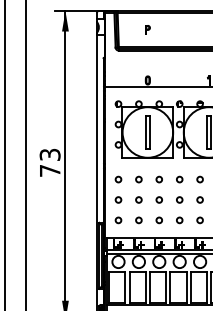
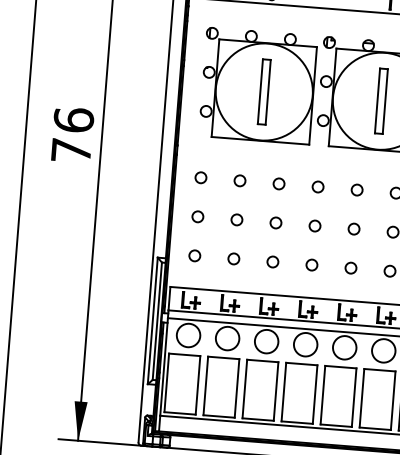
text: (49, 154) -> (72, 119), 73 -> 76

